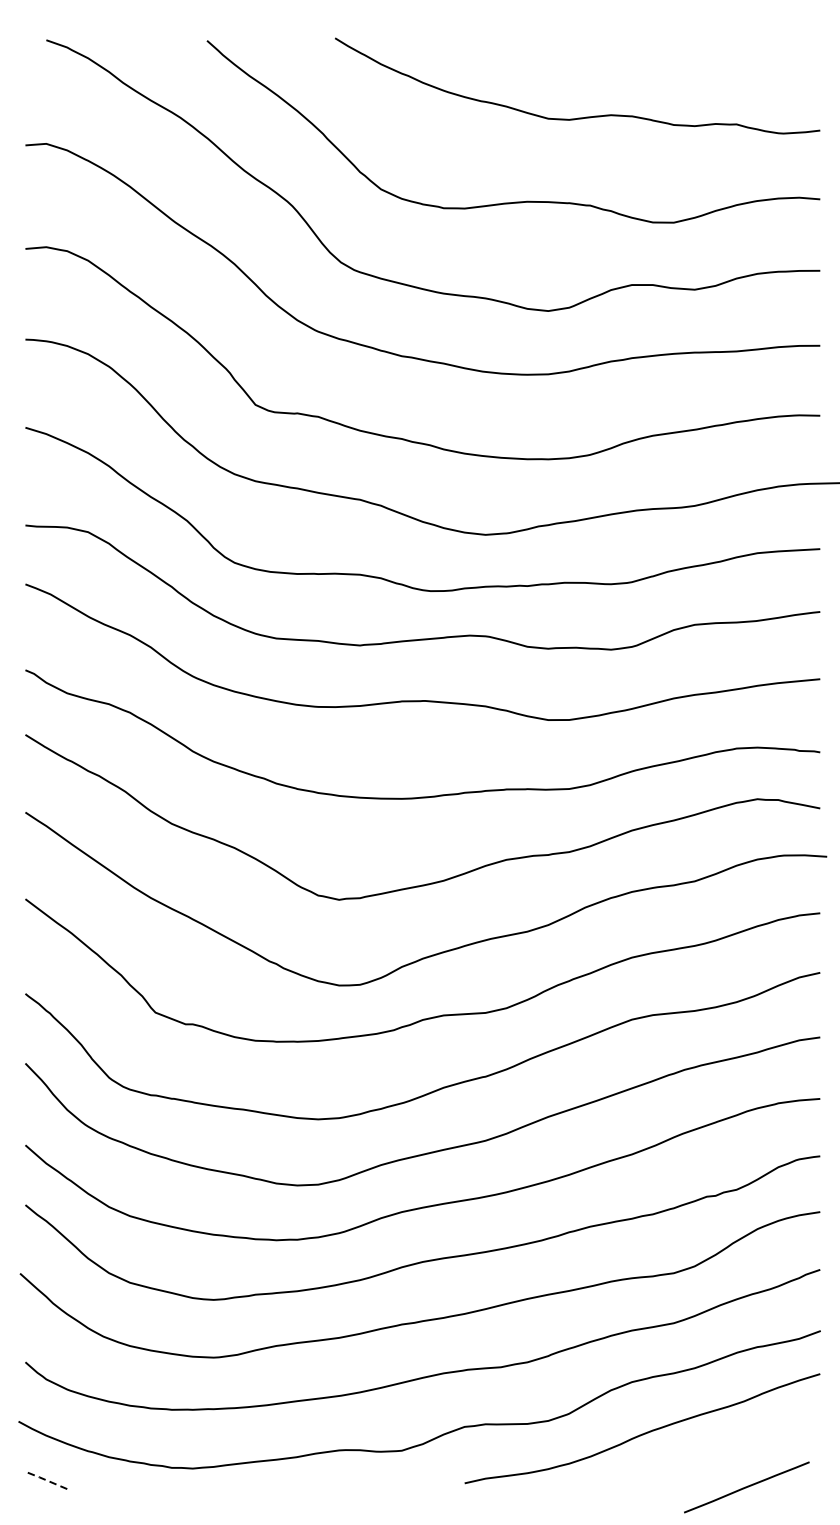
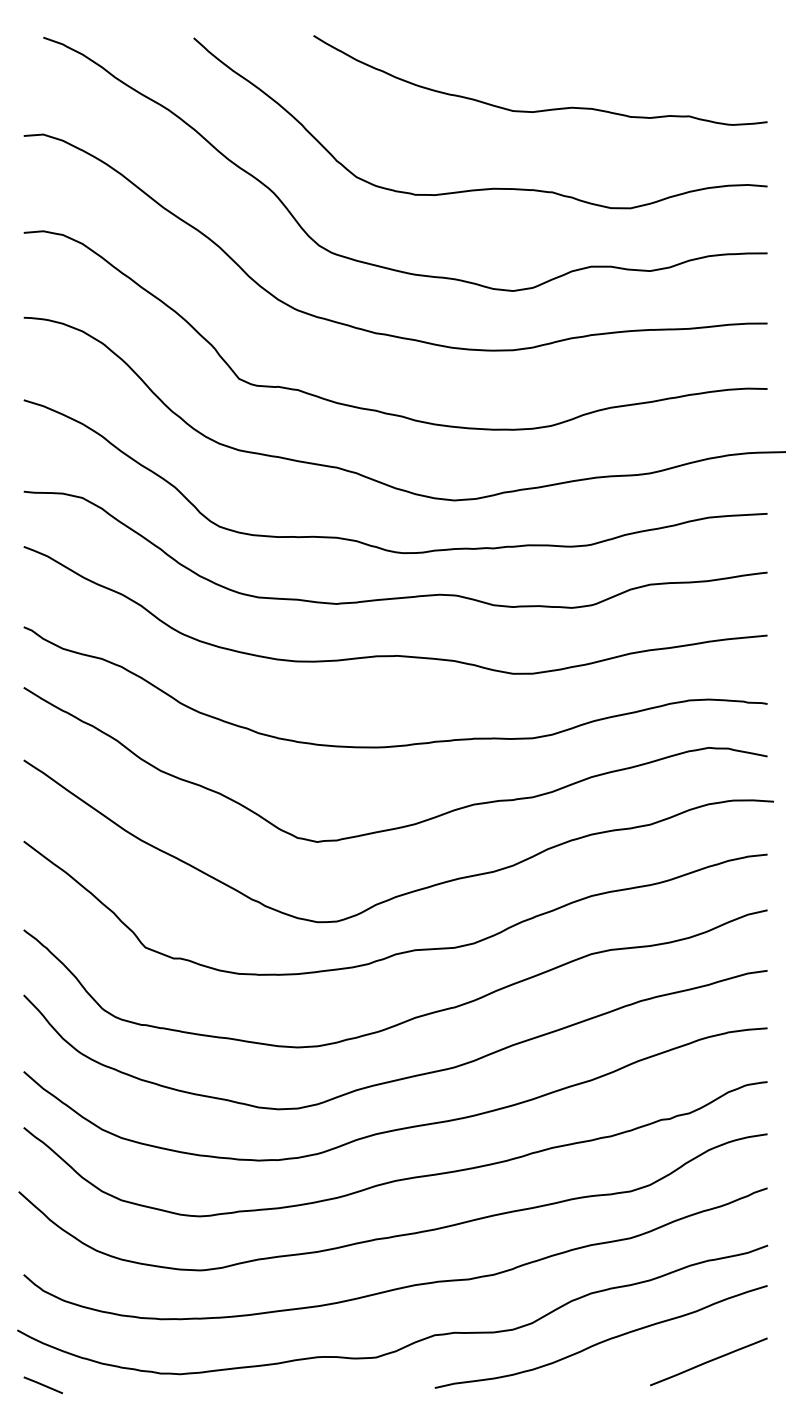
line: (45, 1479) -> (42, 1384), dashed -> solid
line: (746, 1487) -> (708, 1361), moved

